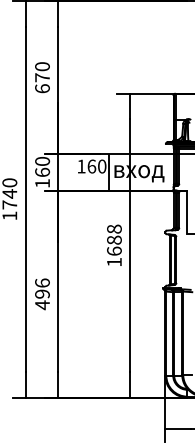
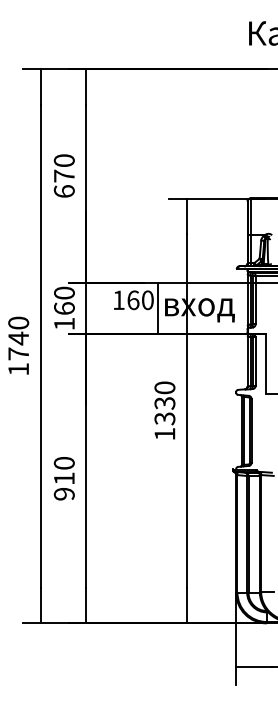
text: (114, 240) -> (164, 403), 1688 -> 1330
text: (41, 294) -> (63, 478), 496 -> 910

